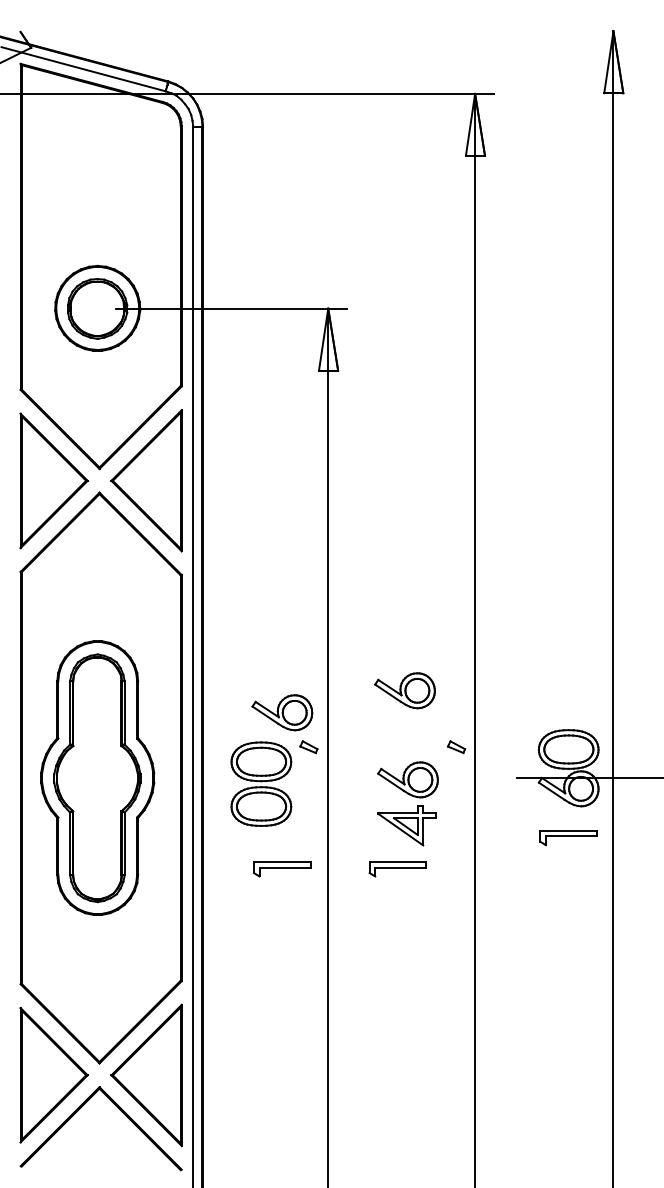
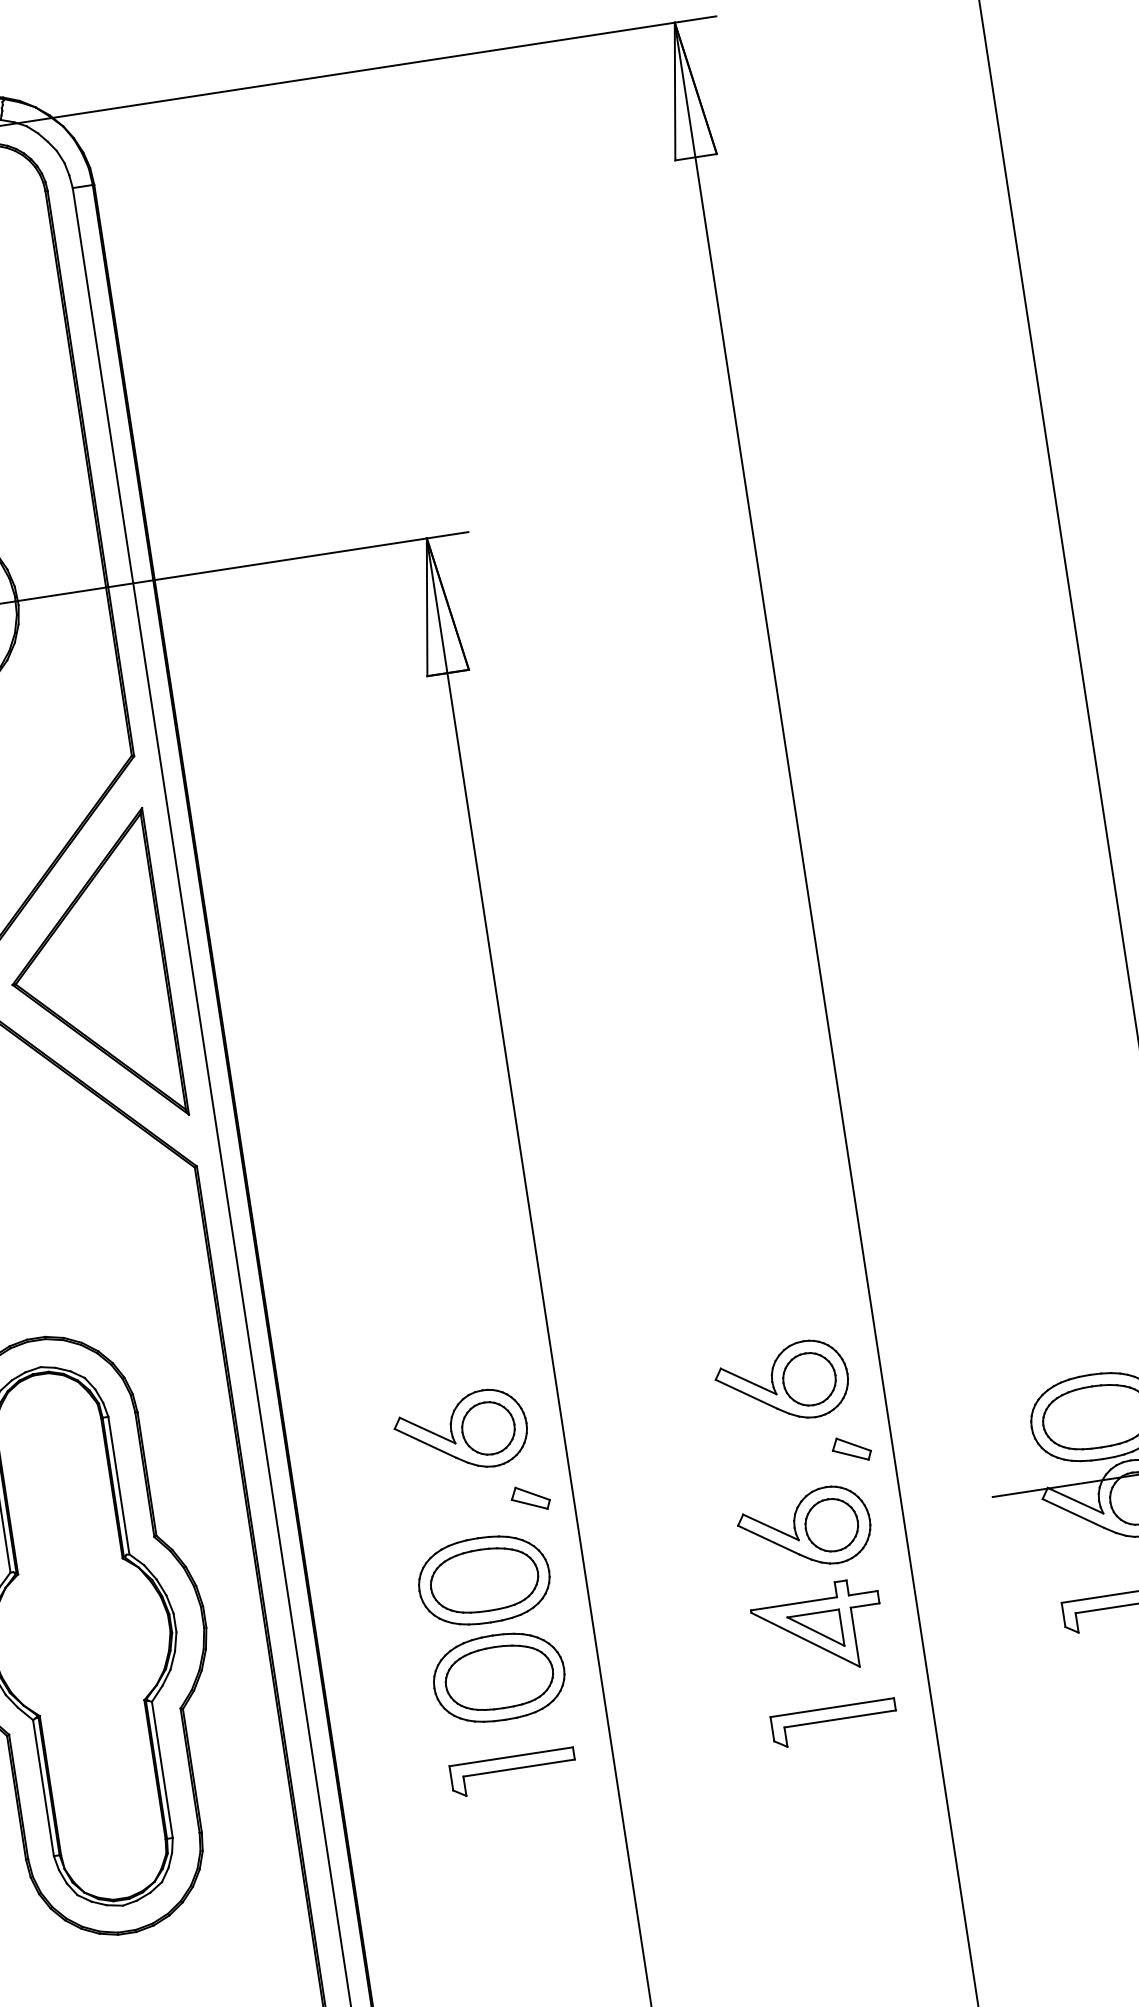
part: (404, 690) -> (781, 1382), moved
part: (261, 783) -> (491, 1627), moved
part: (411, 796) -> (818, 1564), moved
part: (397, 869) -> (833, 1724), moved

